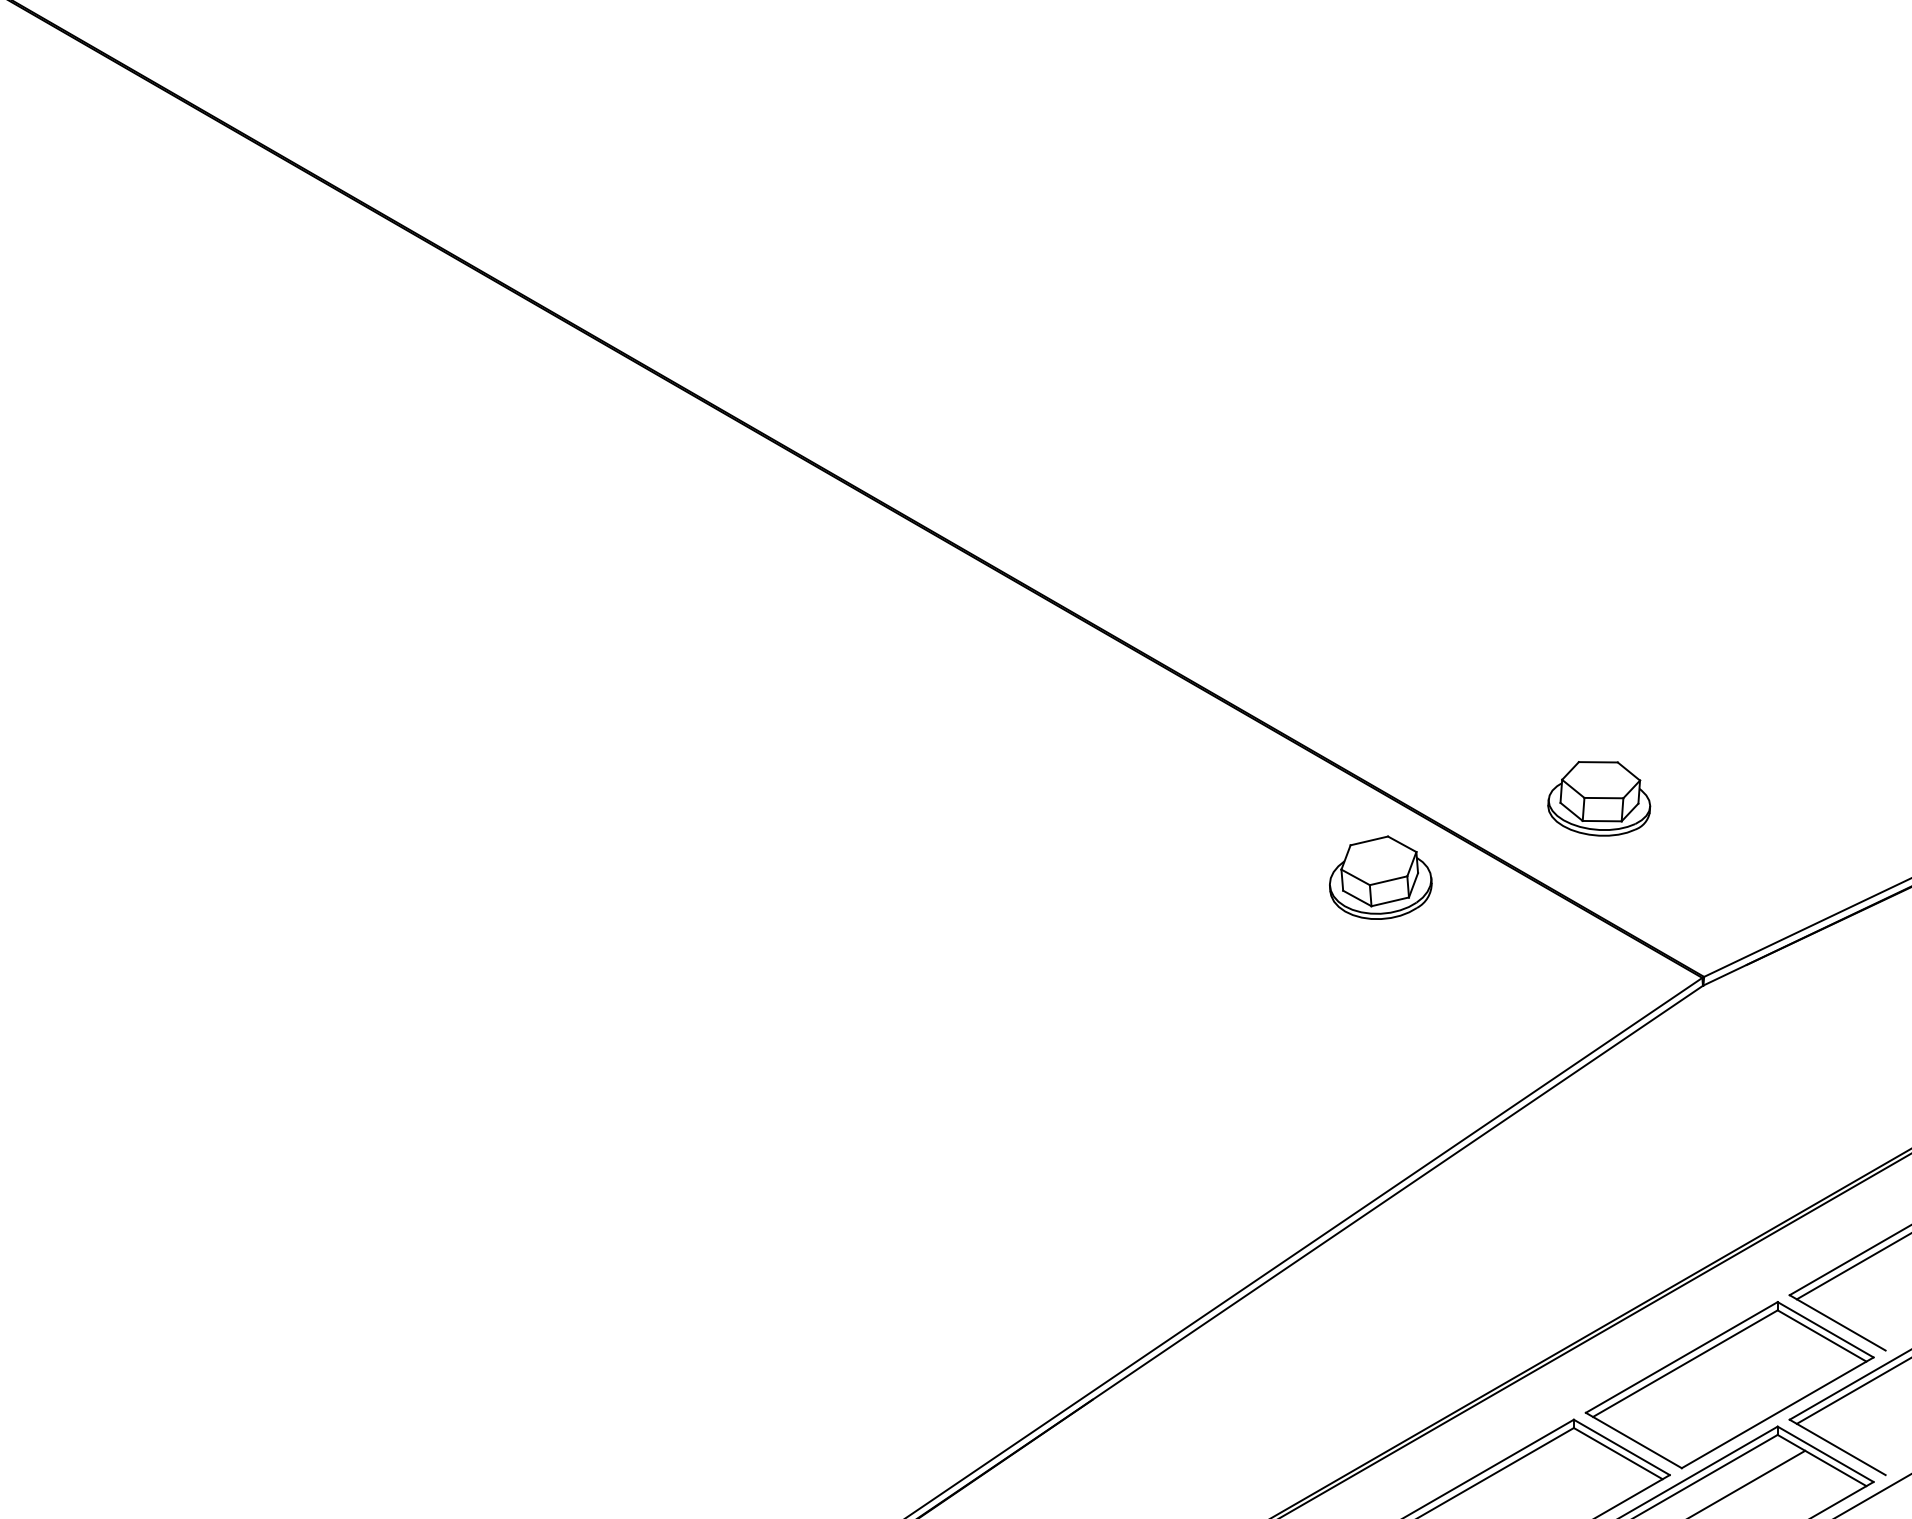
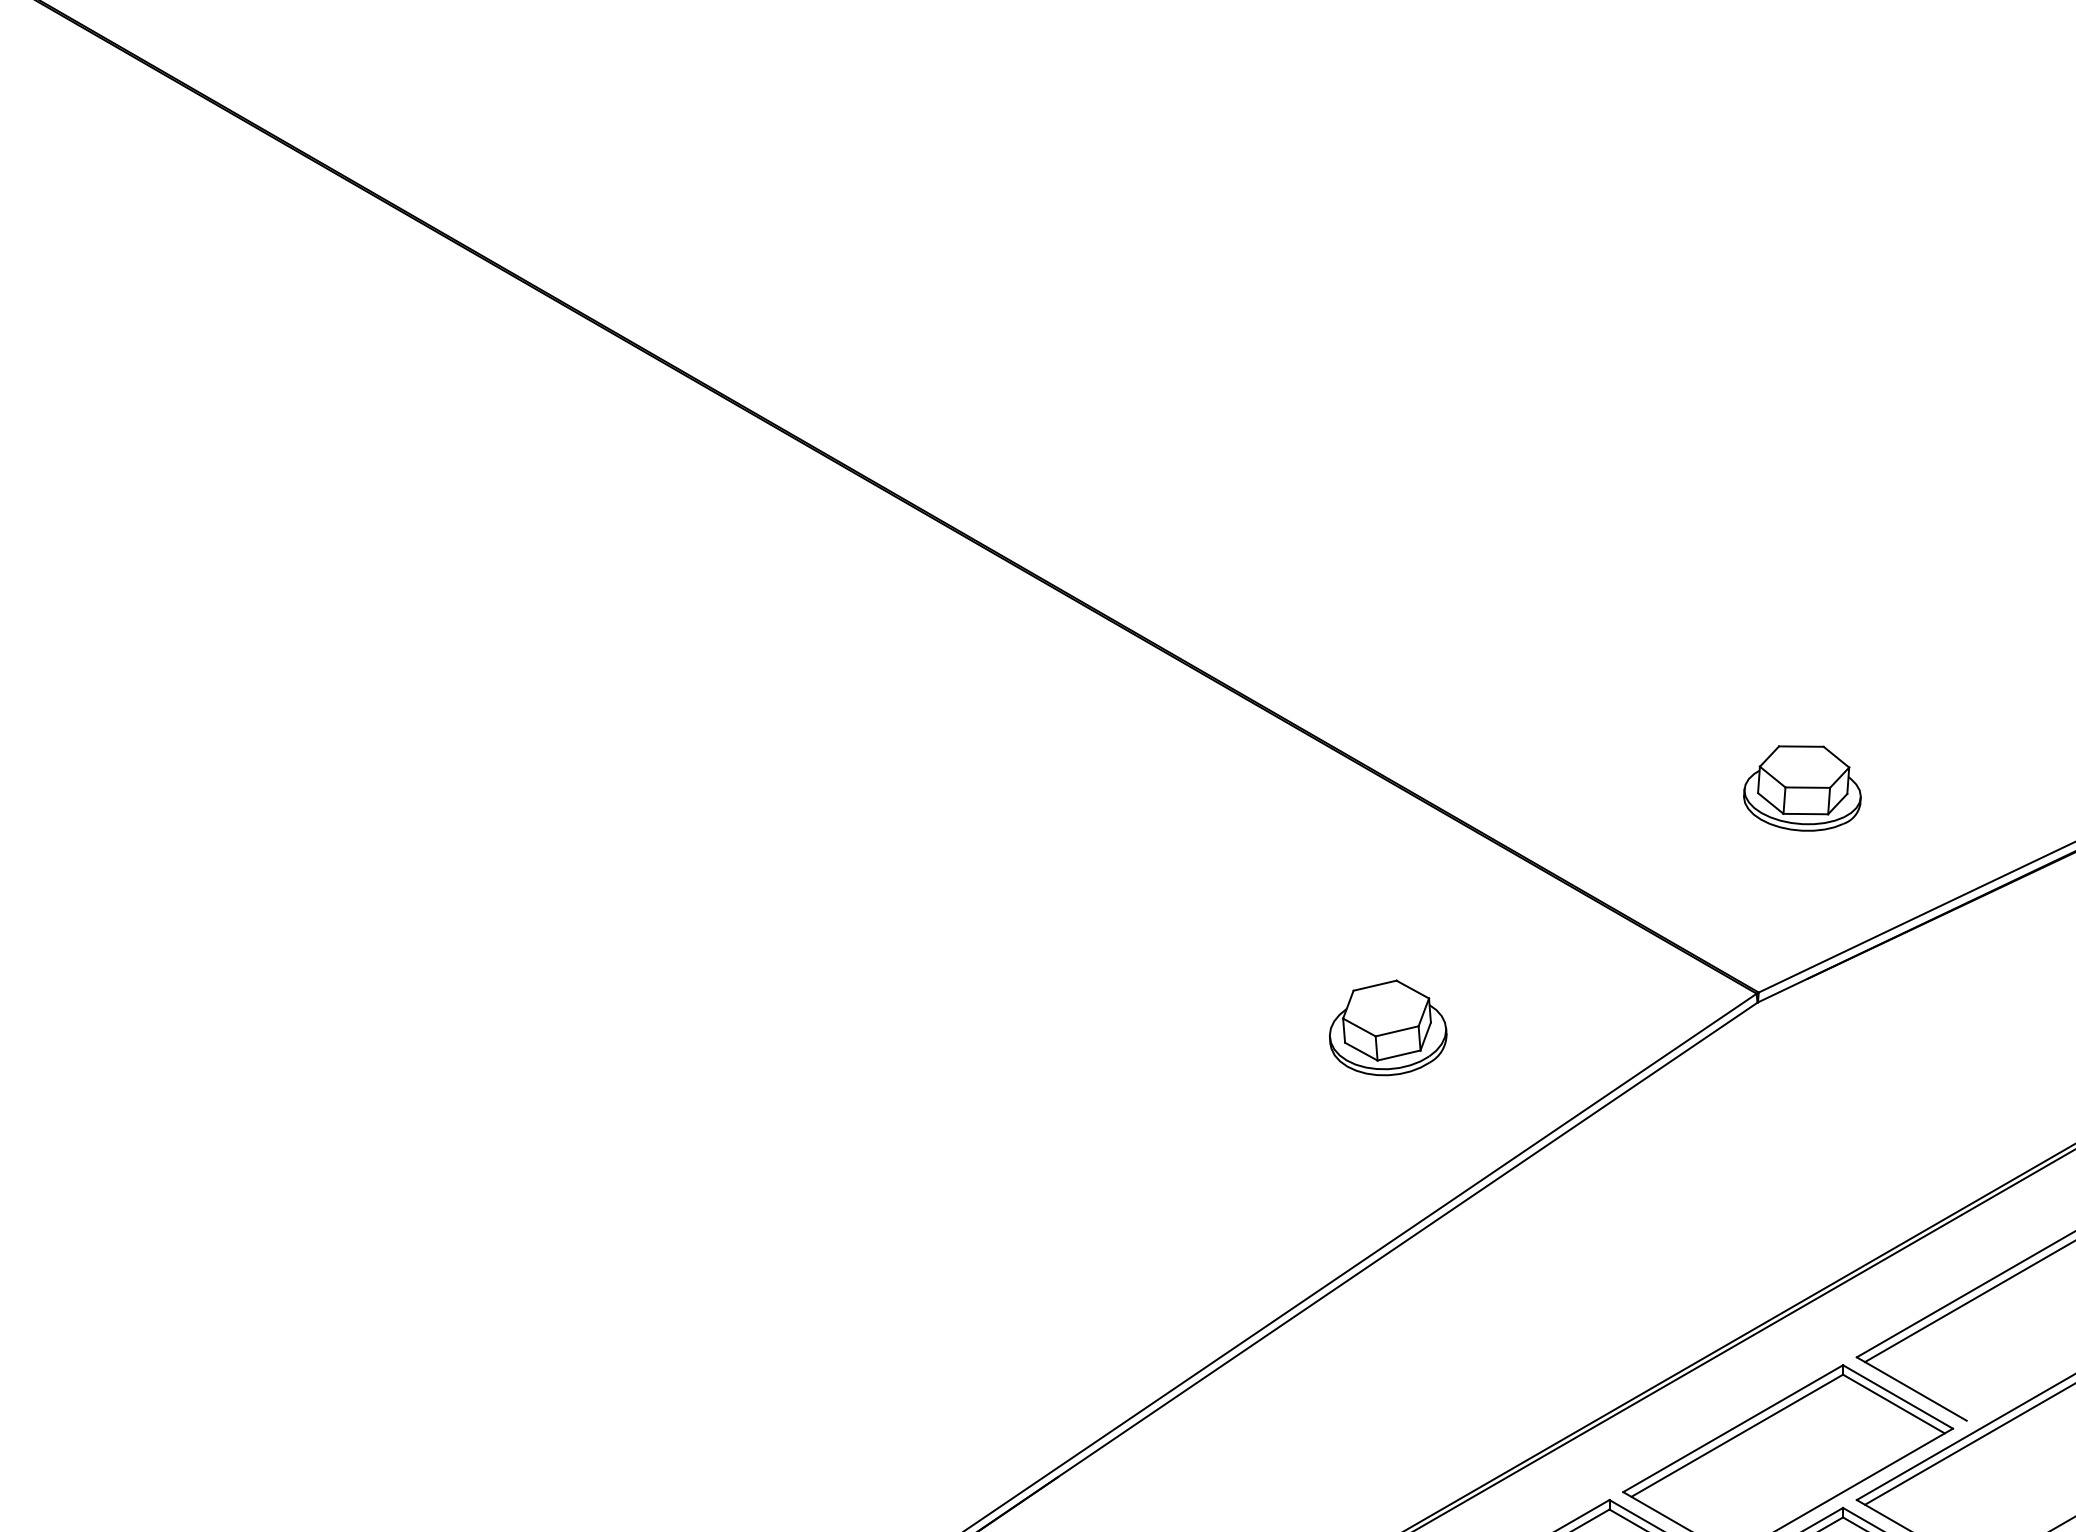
part: (1599, 798) -> (1802, 788), moved
part: (1380, 877) -> (1387, 1027), moved

